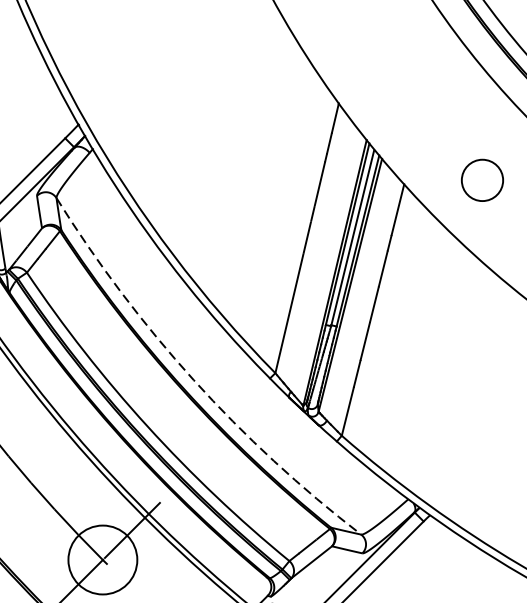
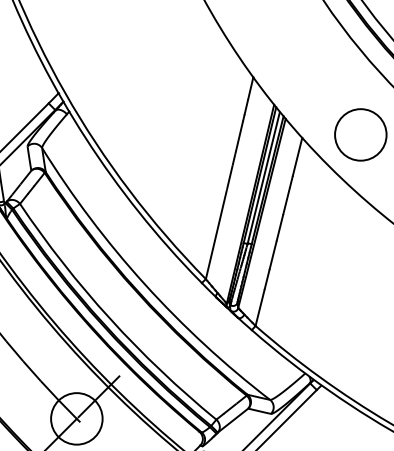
circle: (482, 179) -> (360, 134), size x1.67
arc: (193, 380) -> (144, 284), dashed -> solid

